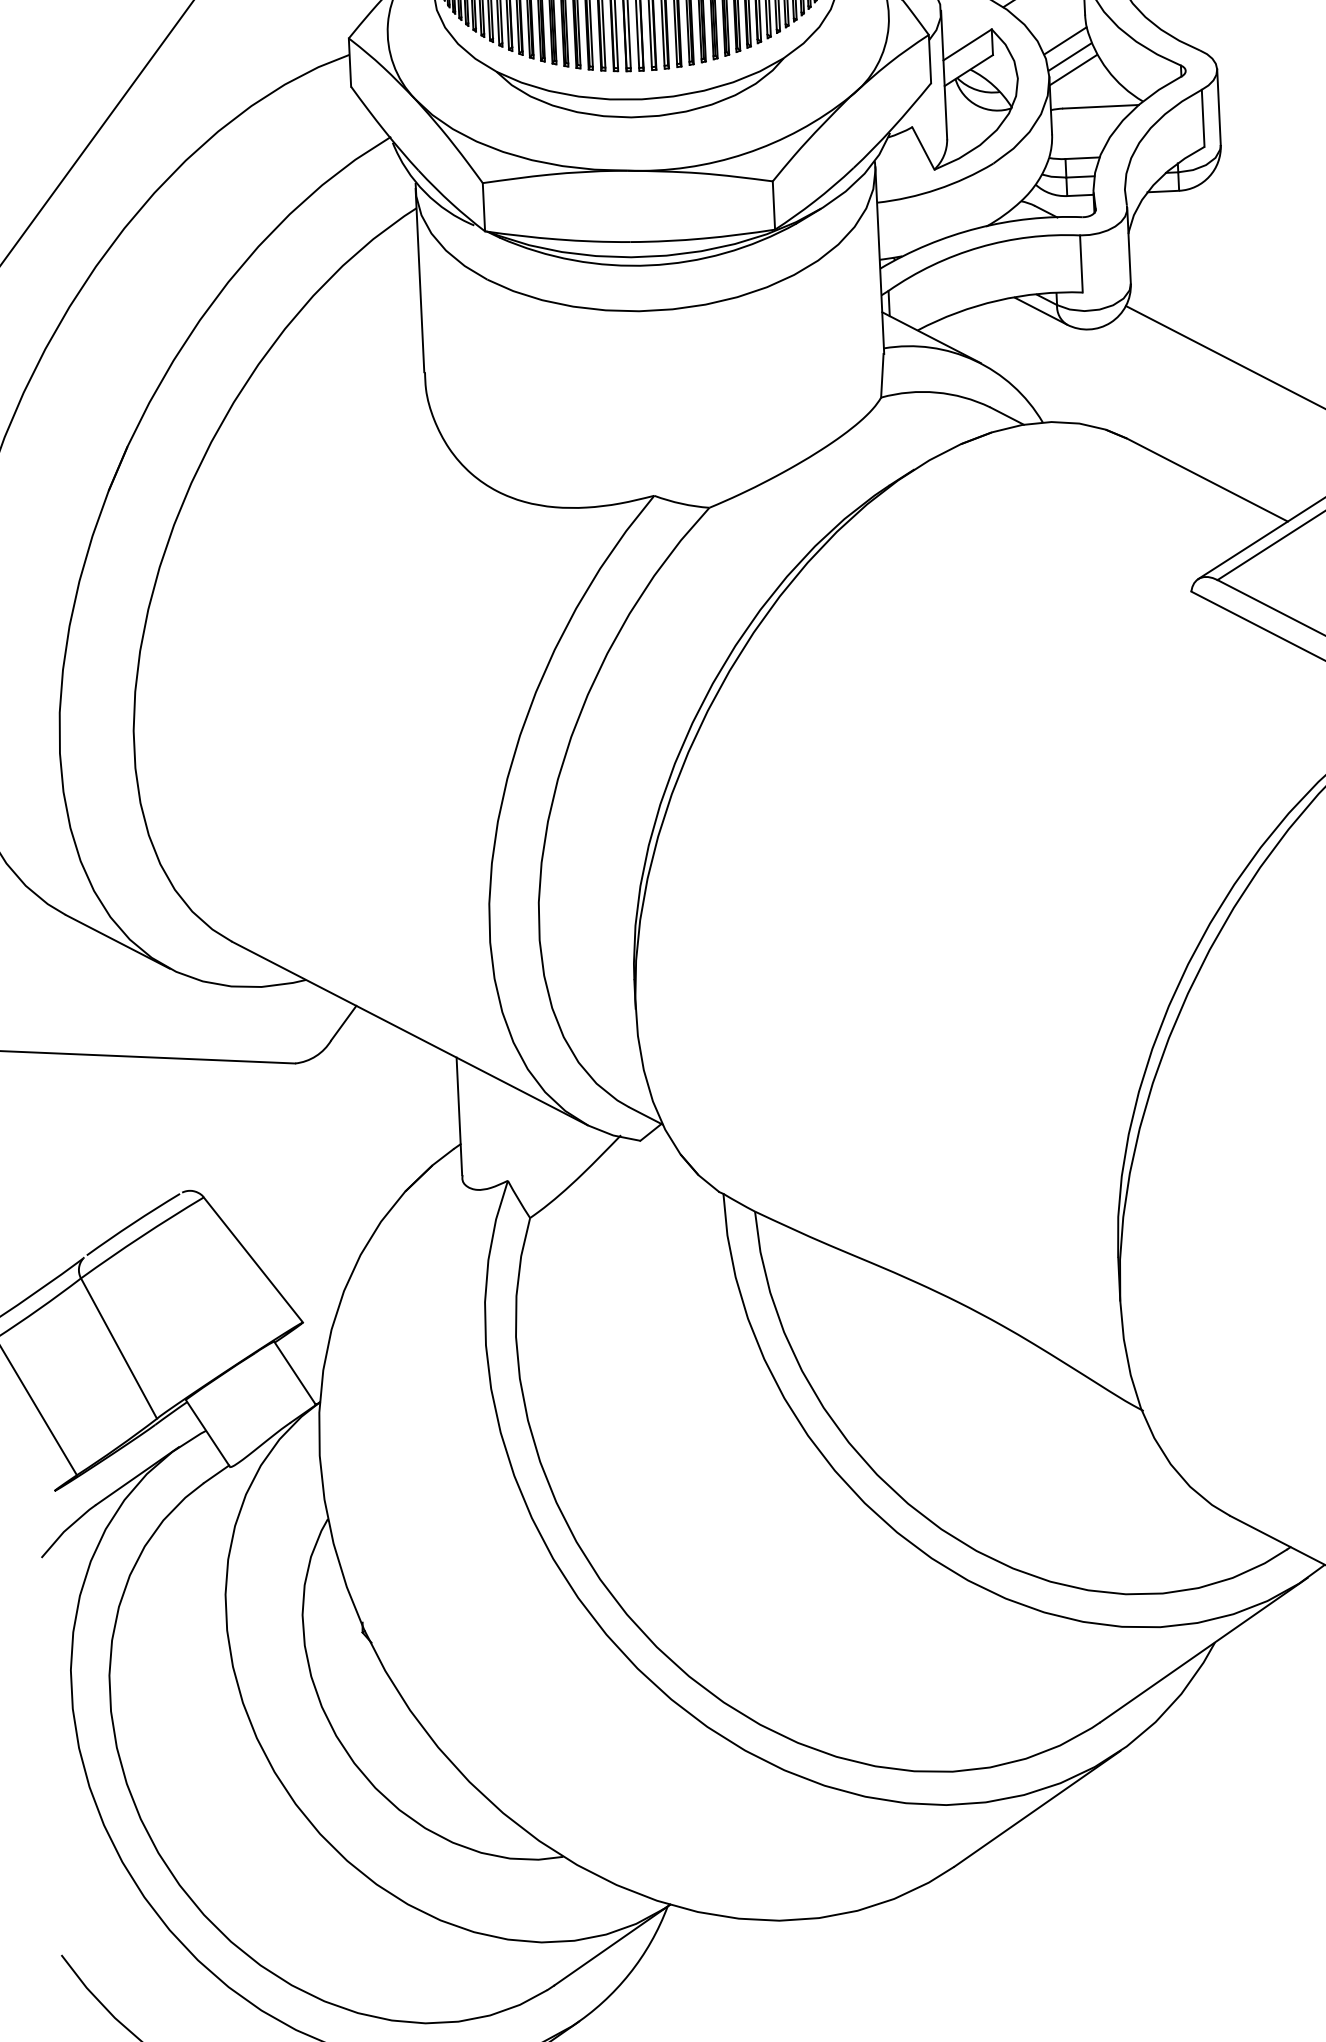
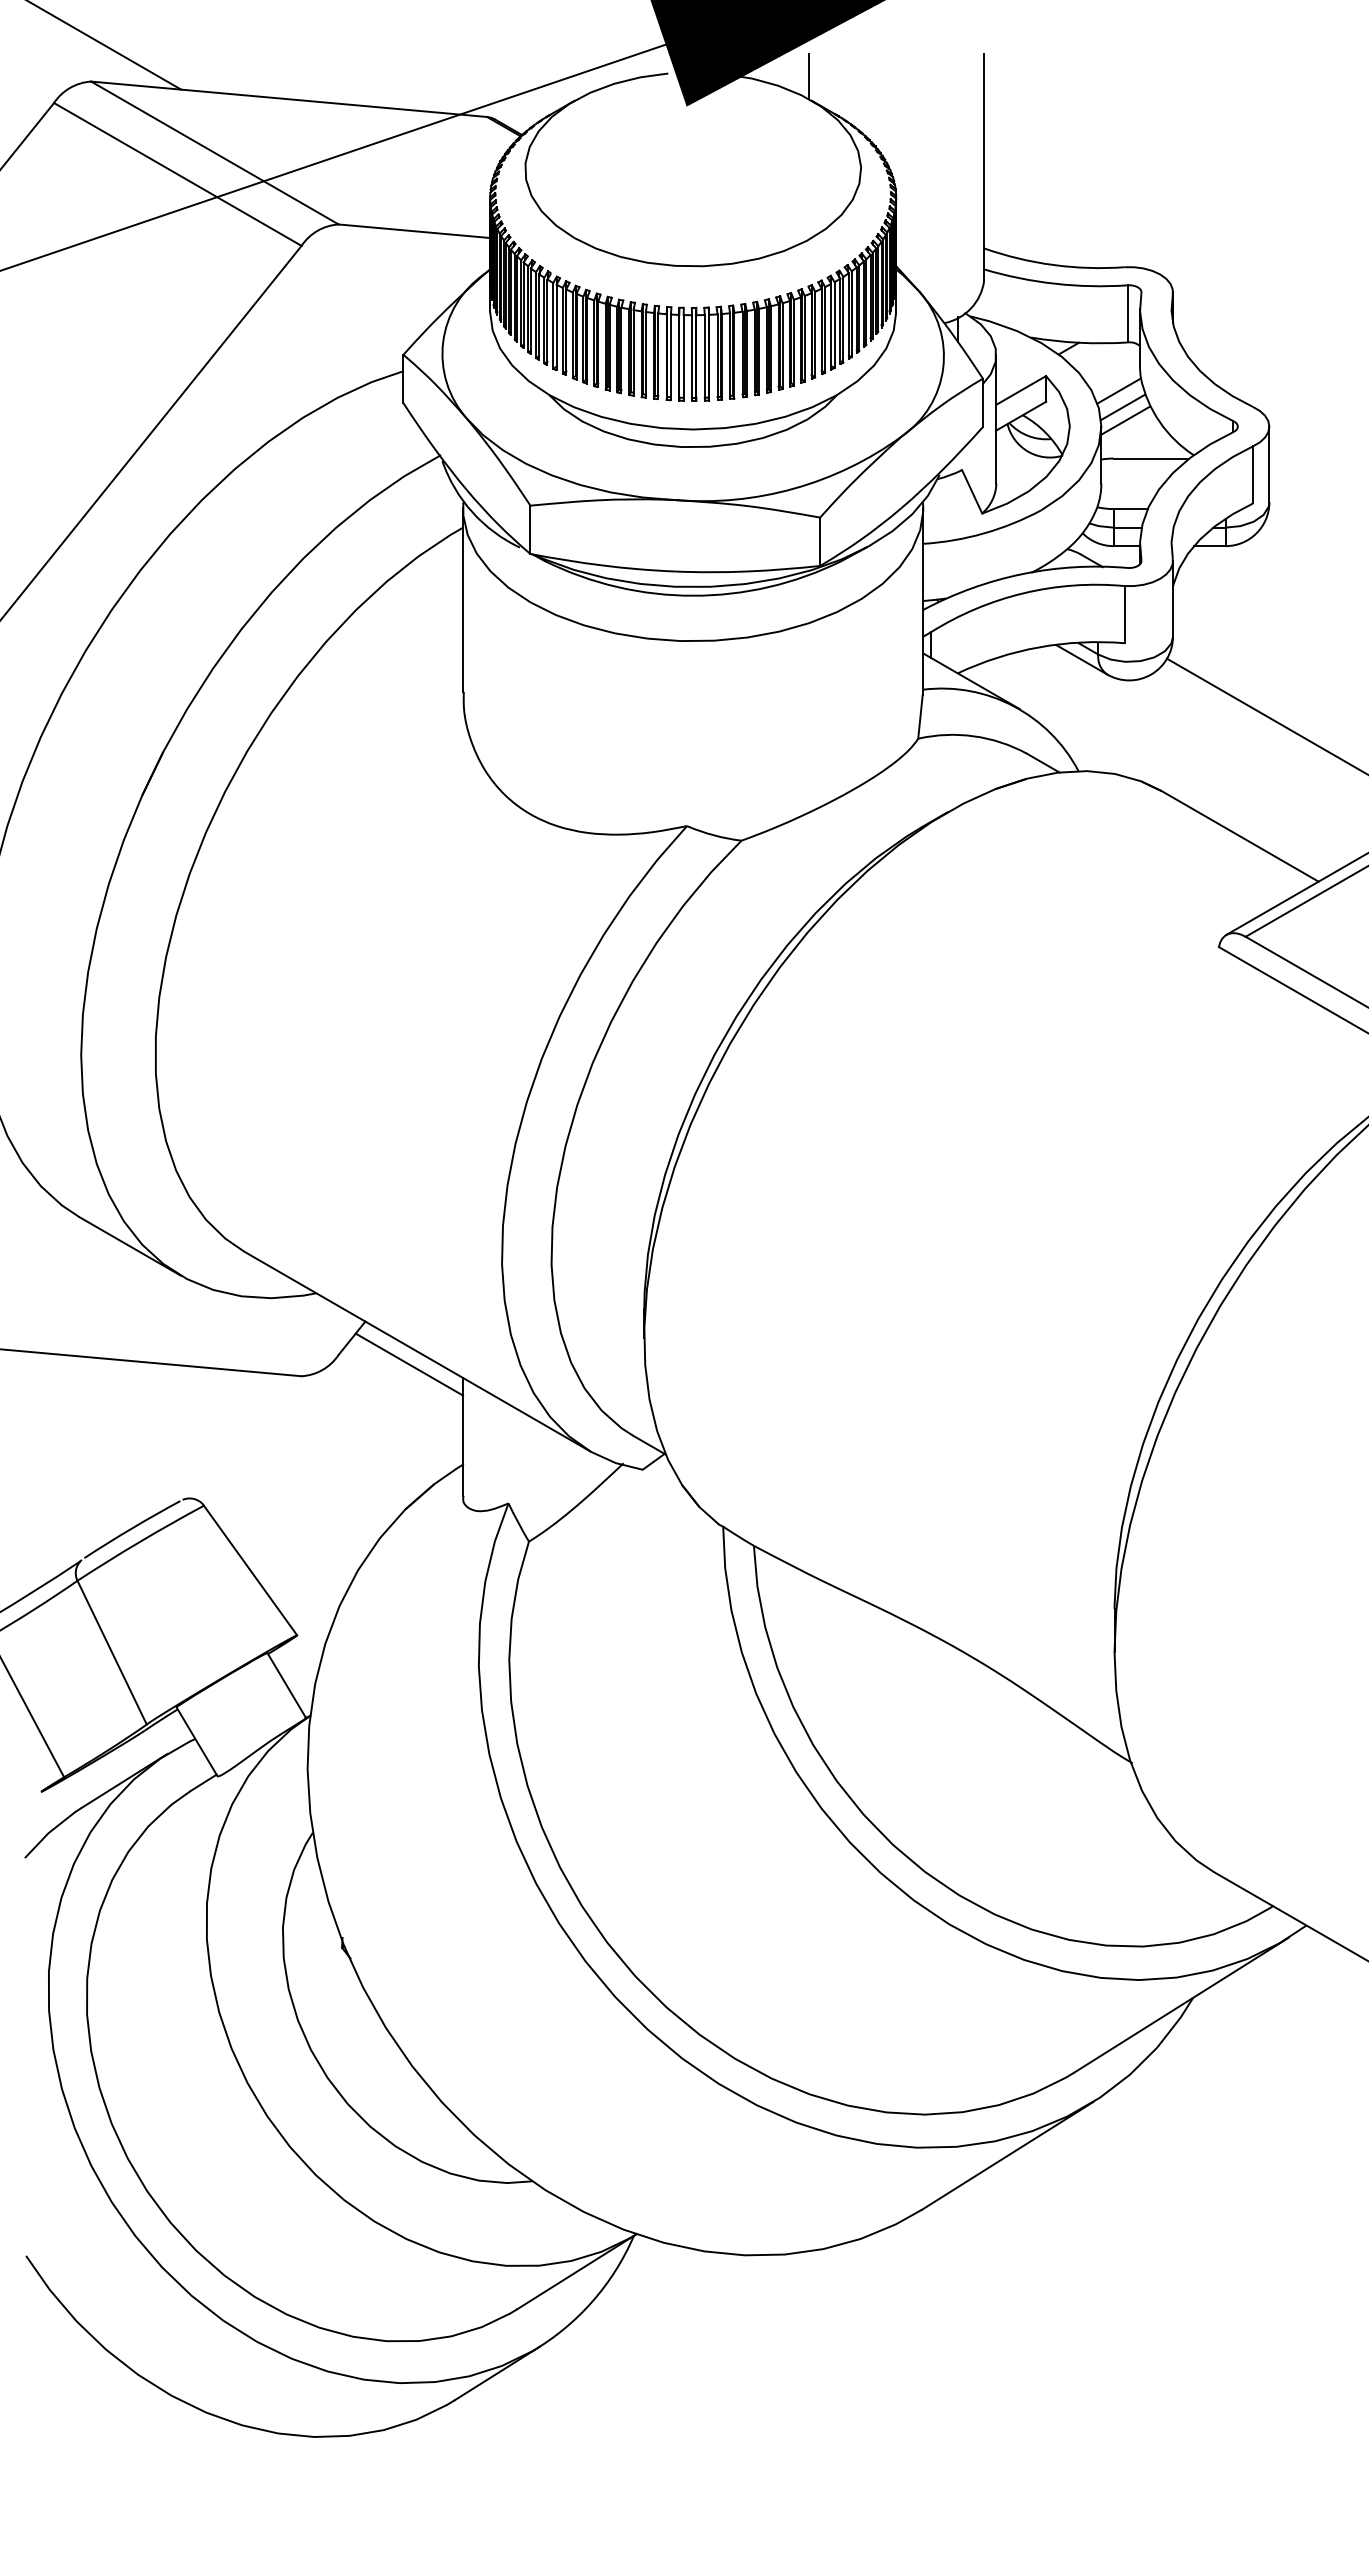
line: (402, 1046) -> (409, 1364), added

